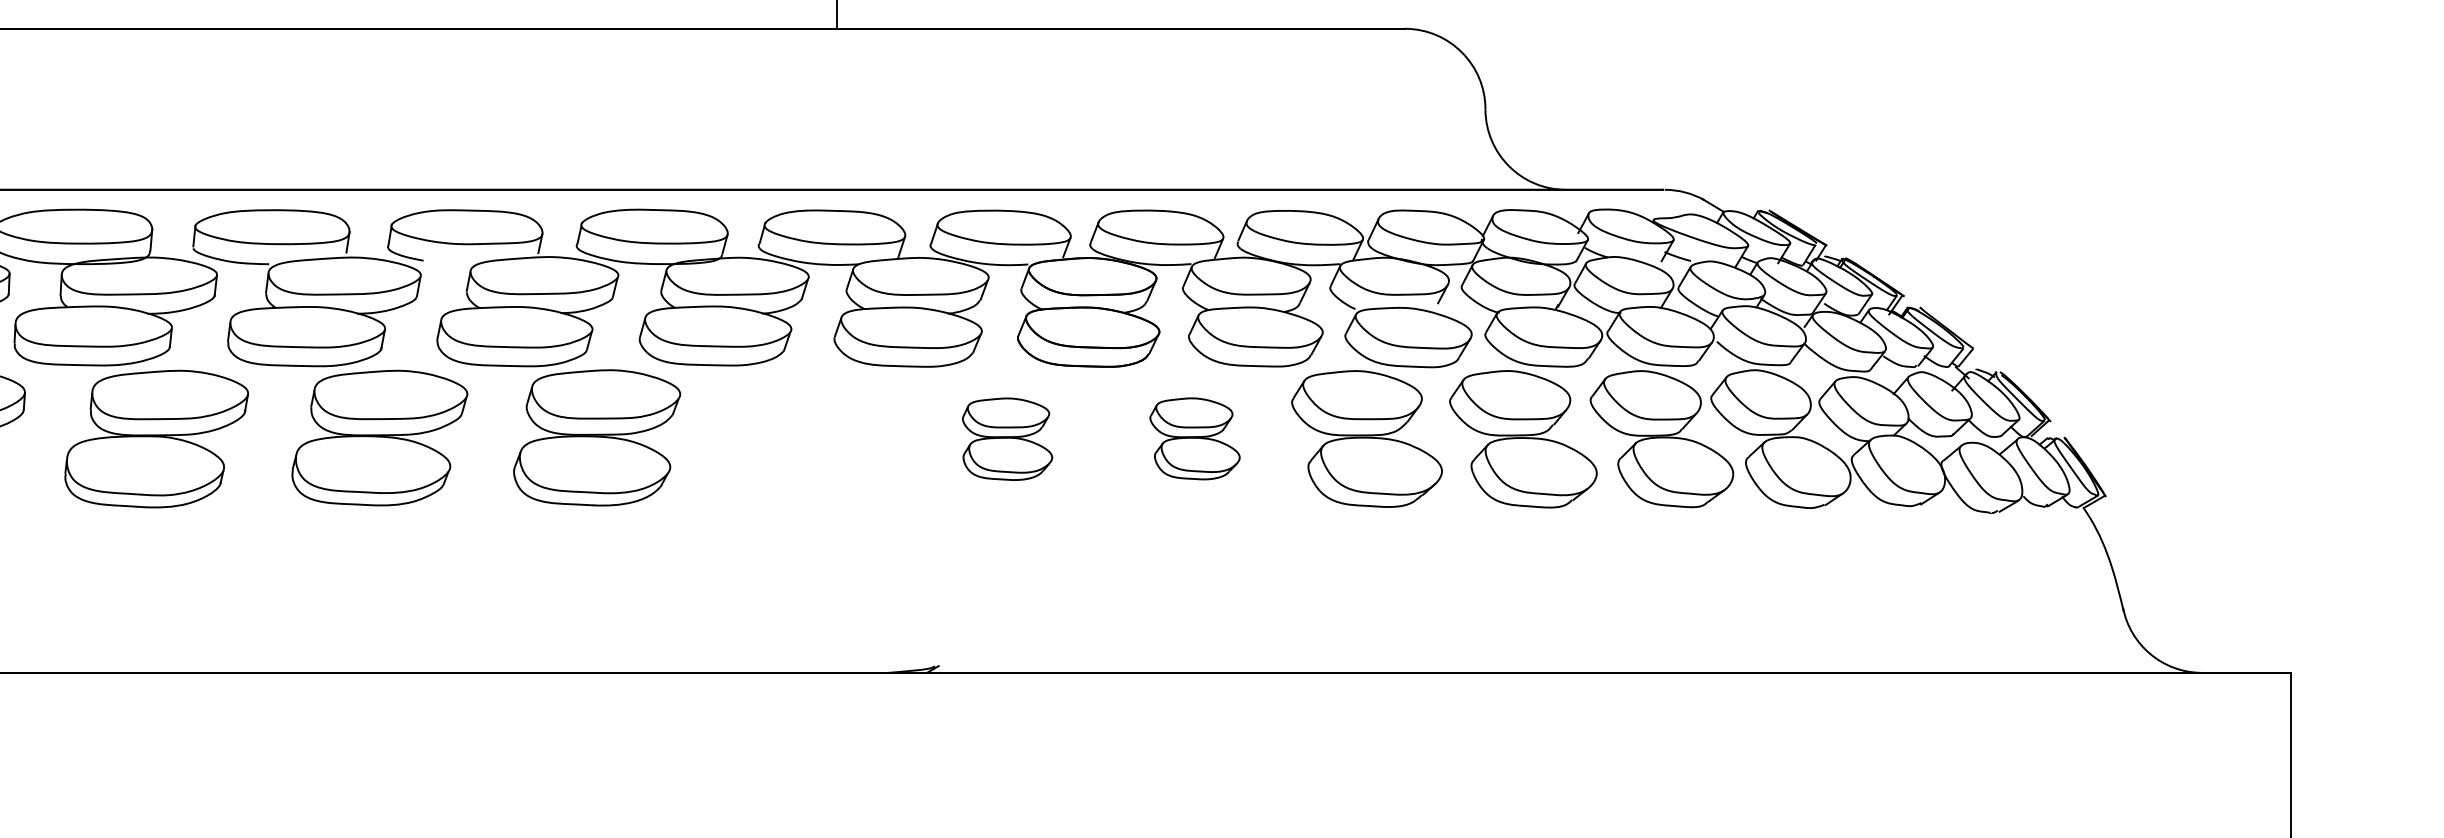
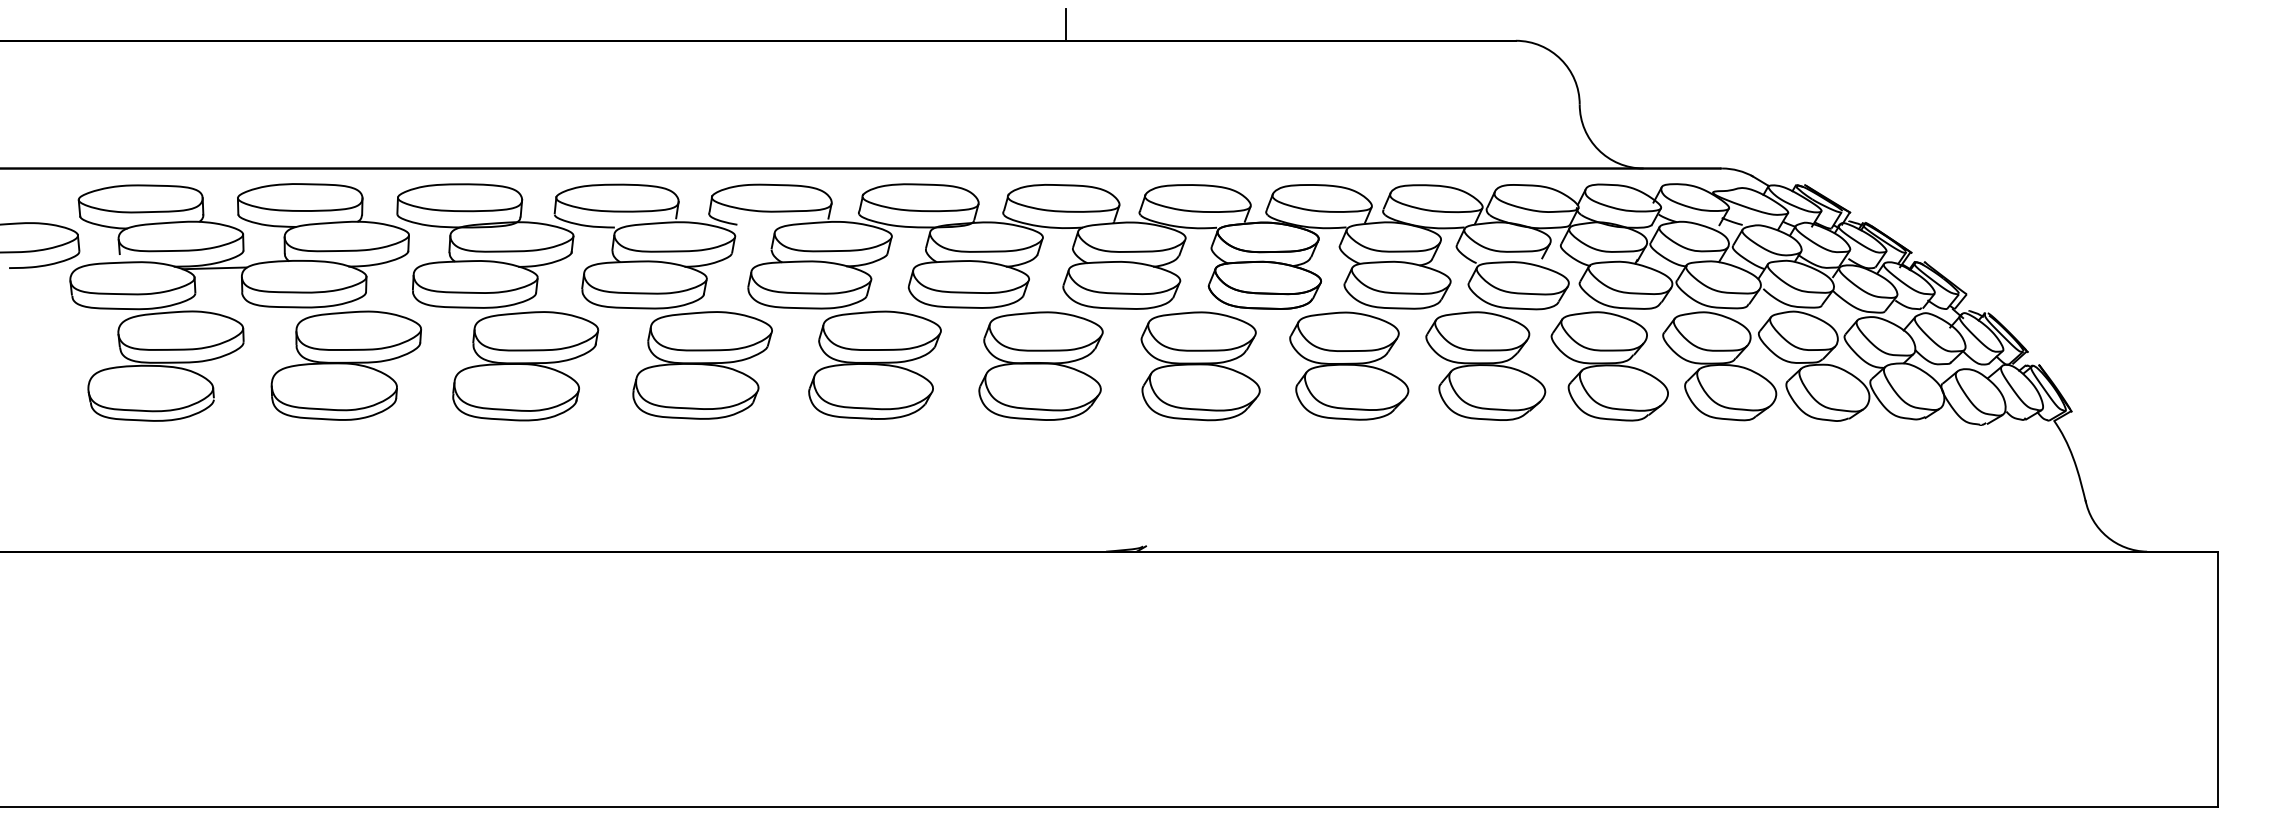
part: (805, 438) -> (1040, 365), added
part: (1195, 438) -> (1349, 365), size x1.67
part: (1007, 439) -> (1200, 366), size x1.67

